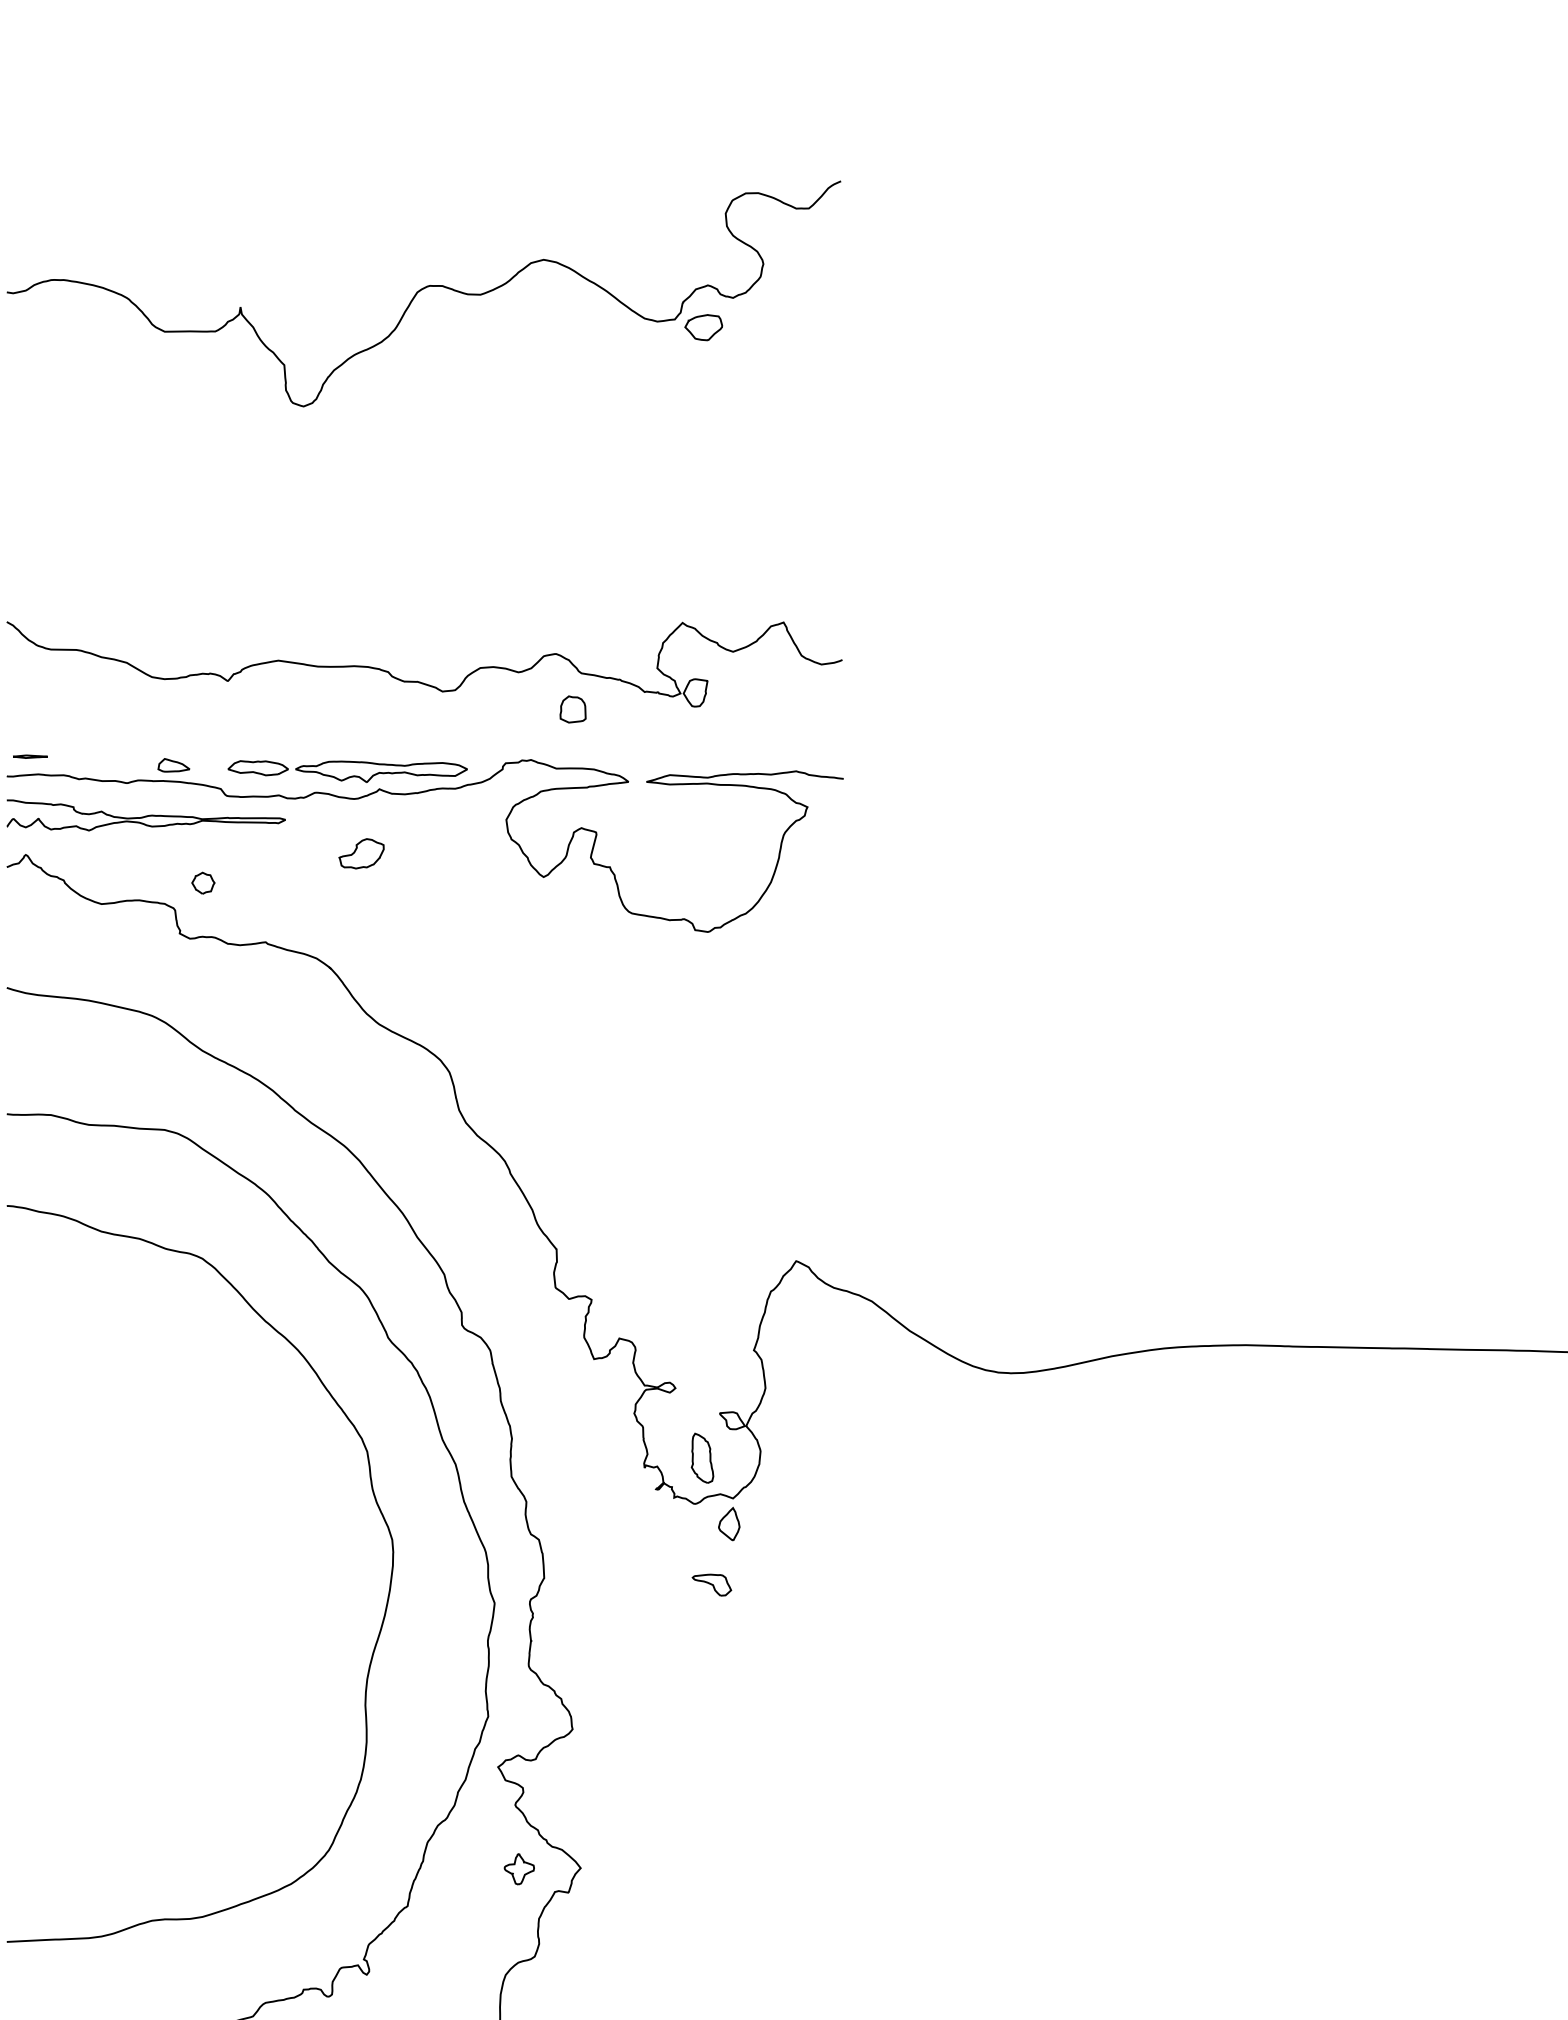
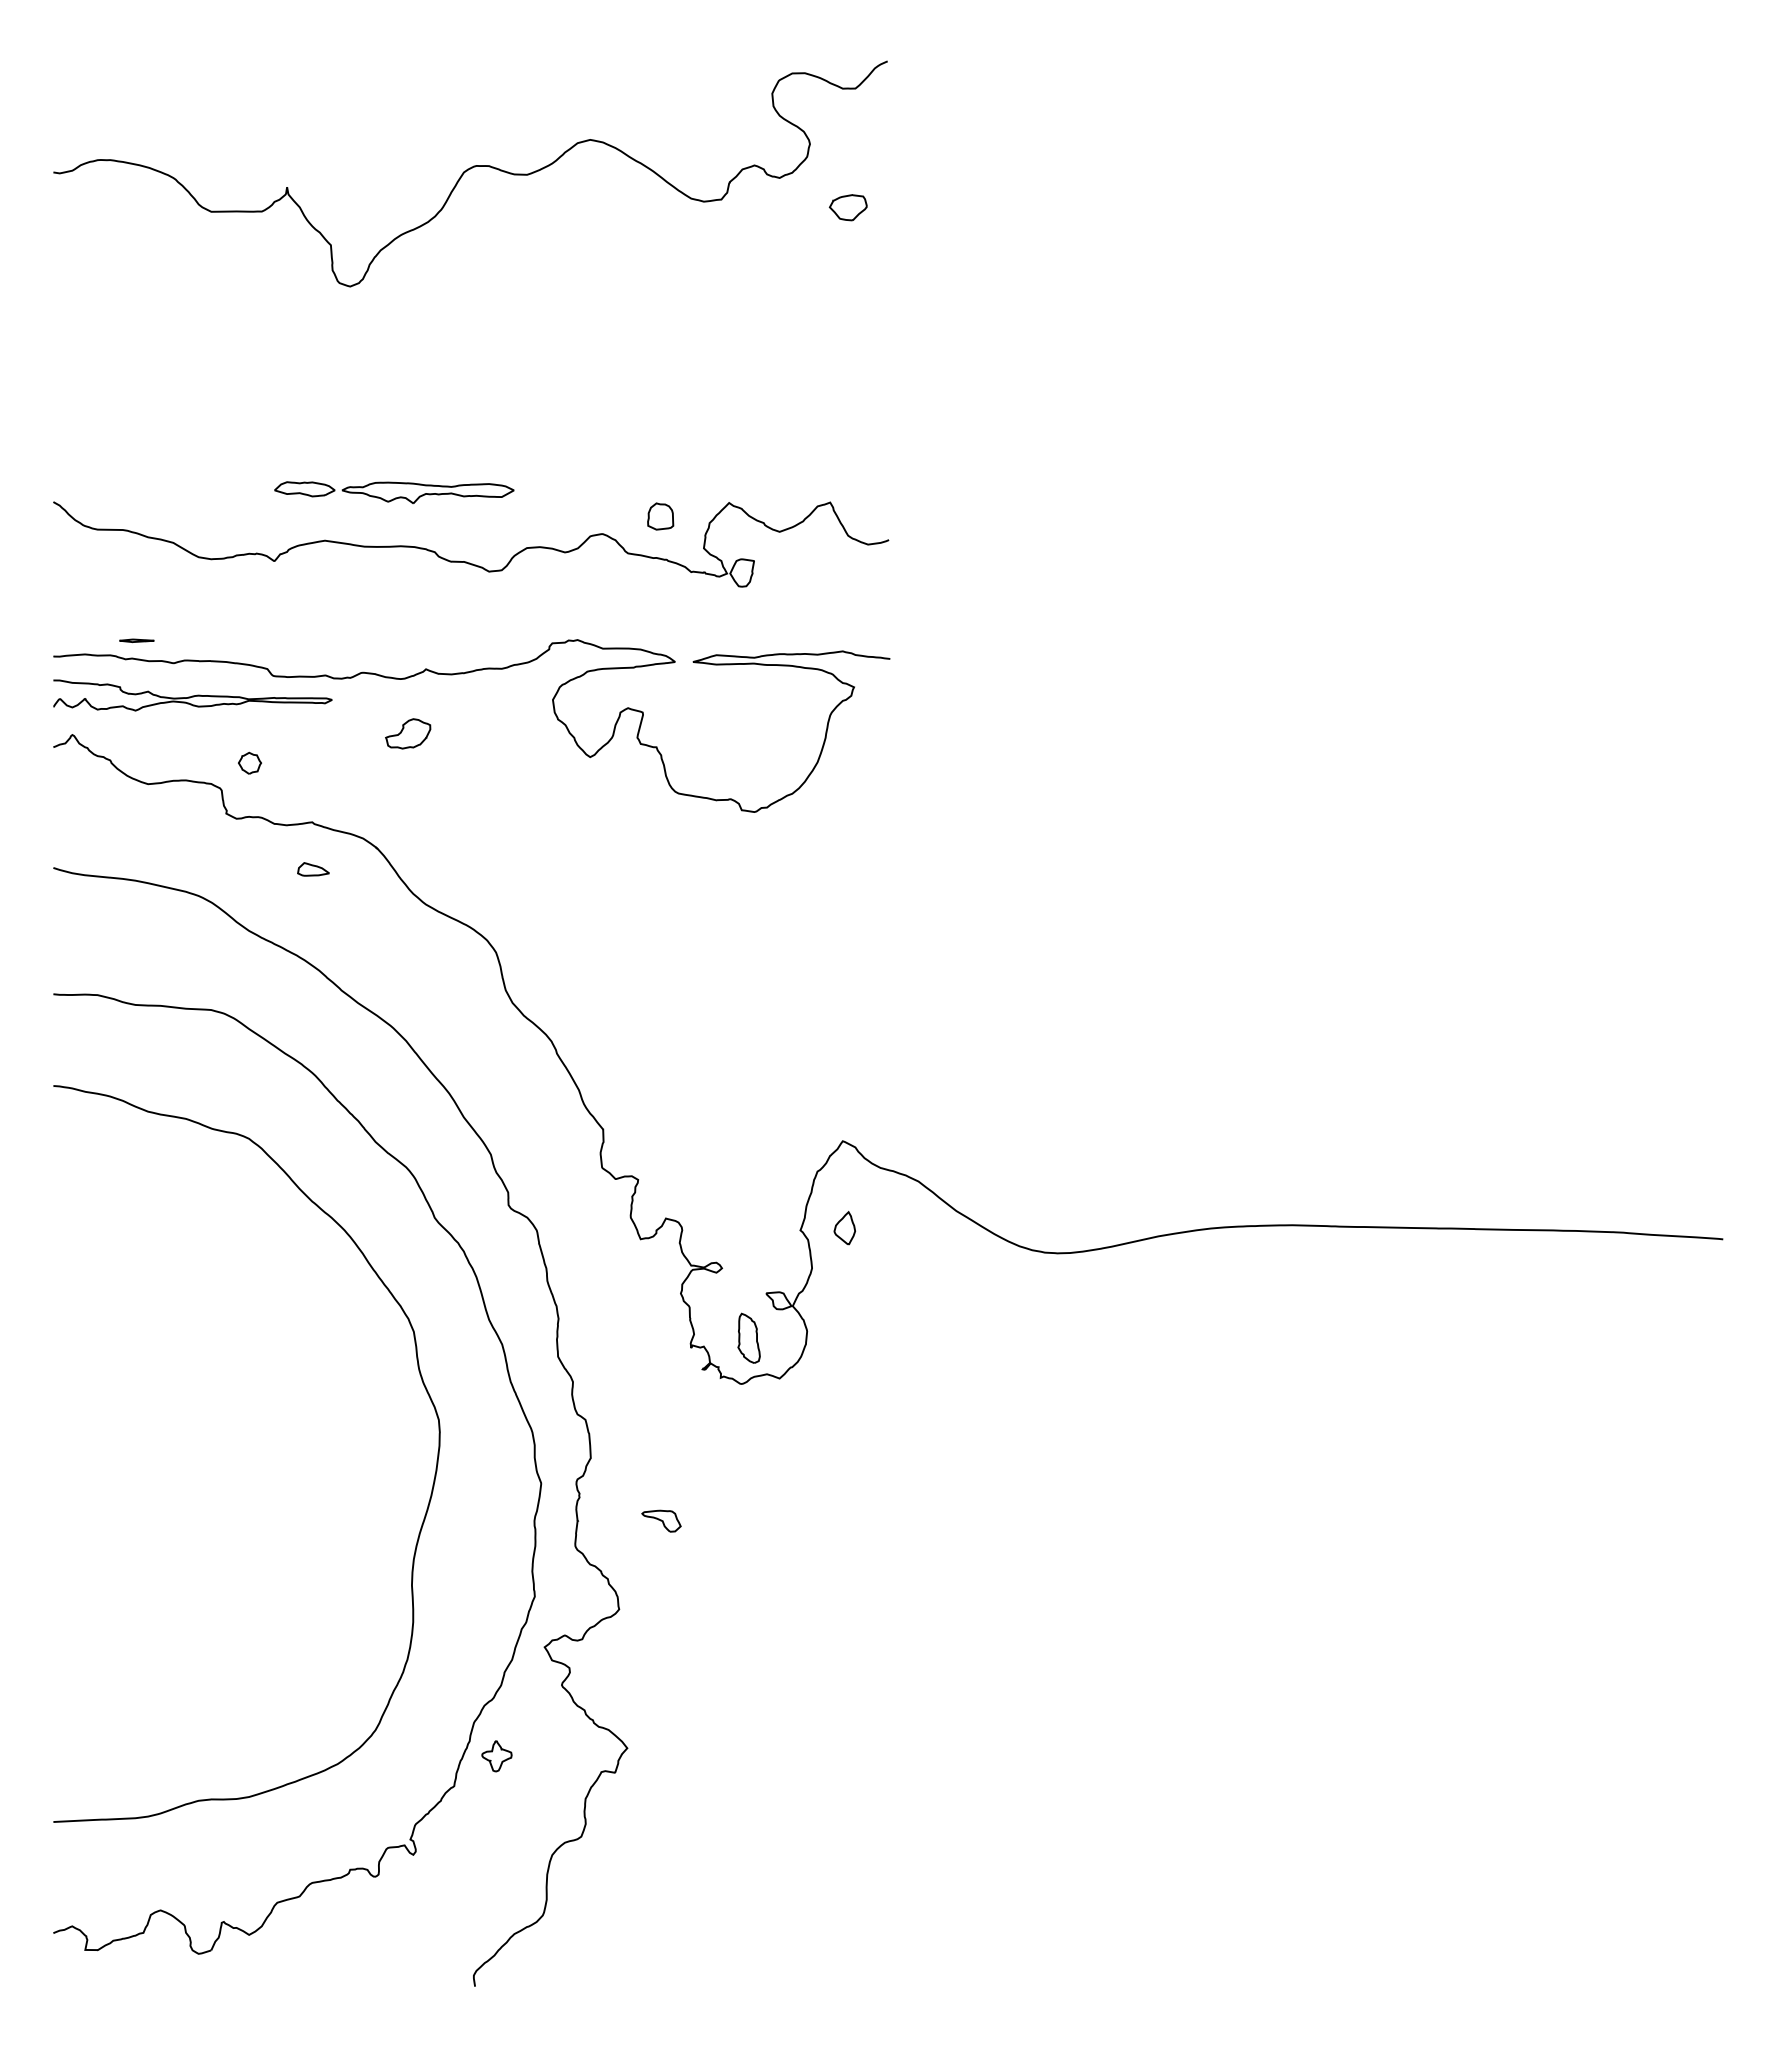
part: (702, 327) -> (847, 207), moved
part: (572, 709) -> (660, 516), moved
part: (29, 756) -> (136, 640), moved
part: (173, 765) -> (313, 869), moved
part: (347, 771) -> (394, 492), moved
part: (728, 1524) -> (844, 1228), moved
part: (711, 1584) -> (661, 1520), moved
part: (518, 1869) -> (496, 1756), moved

